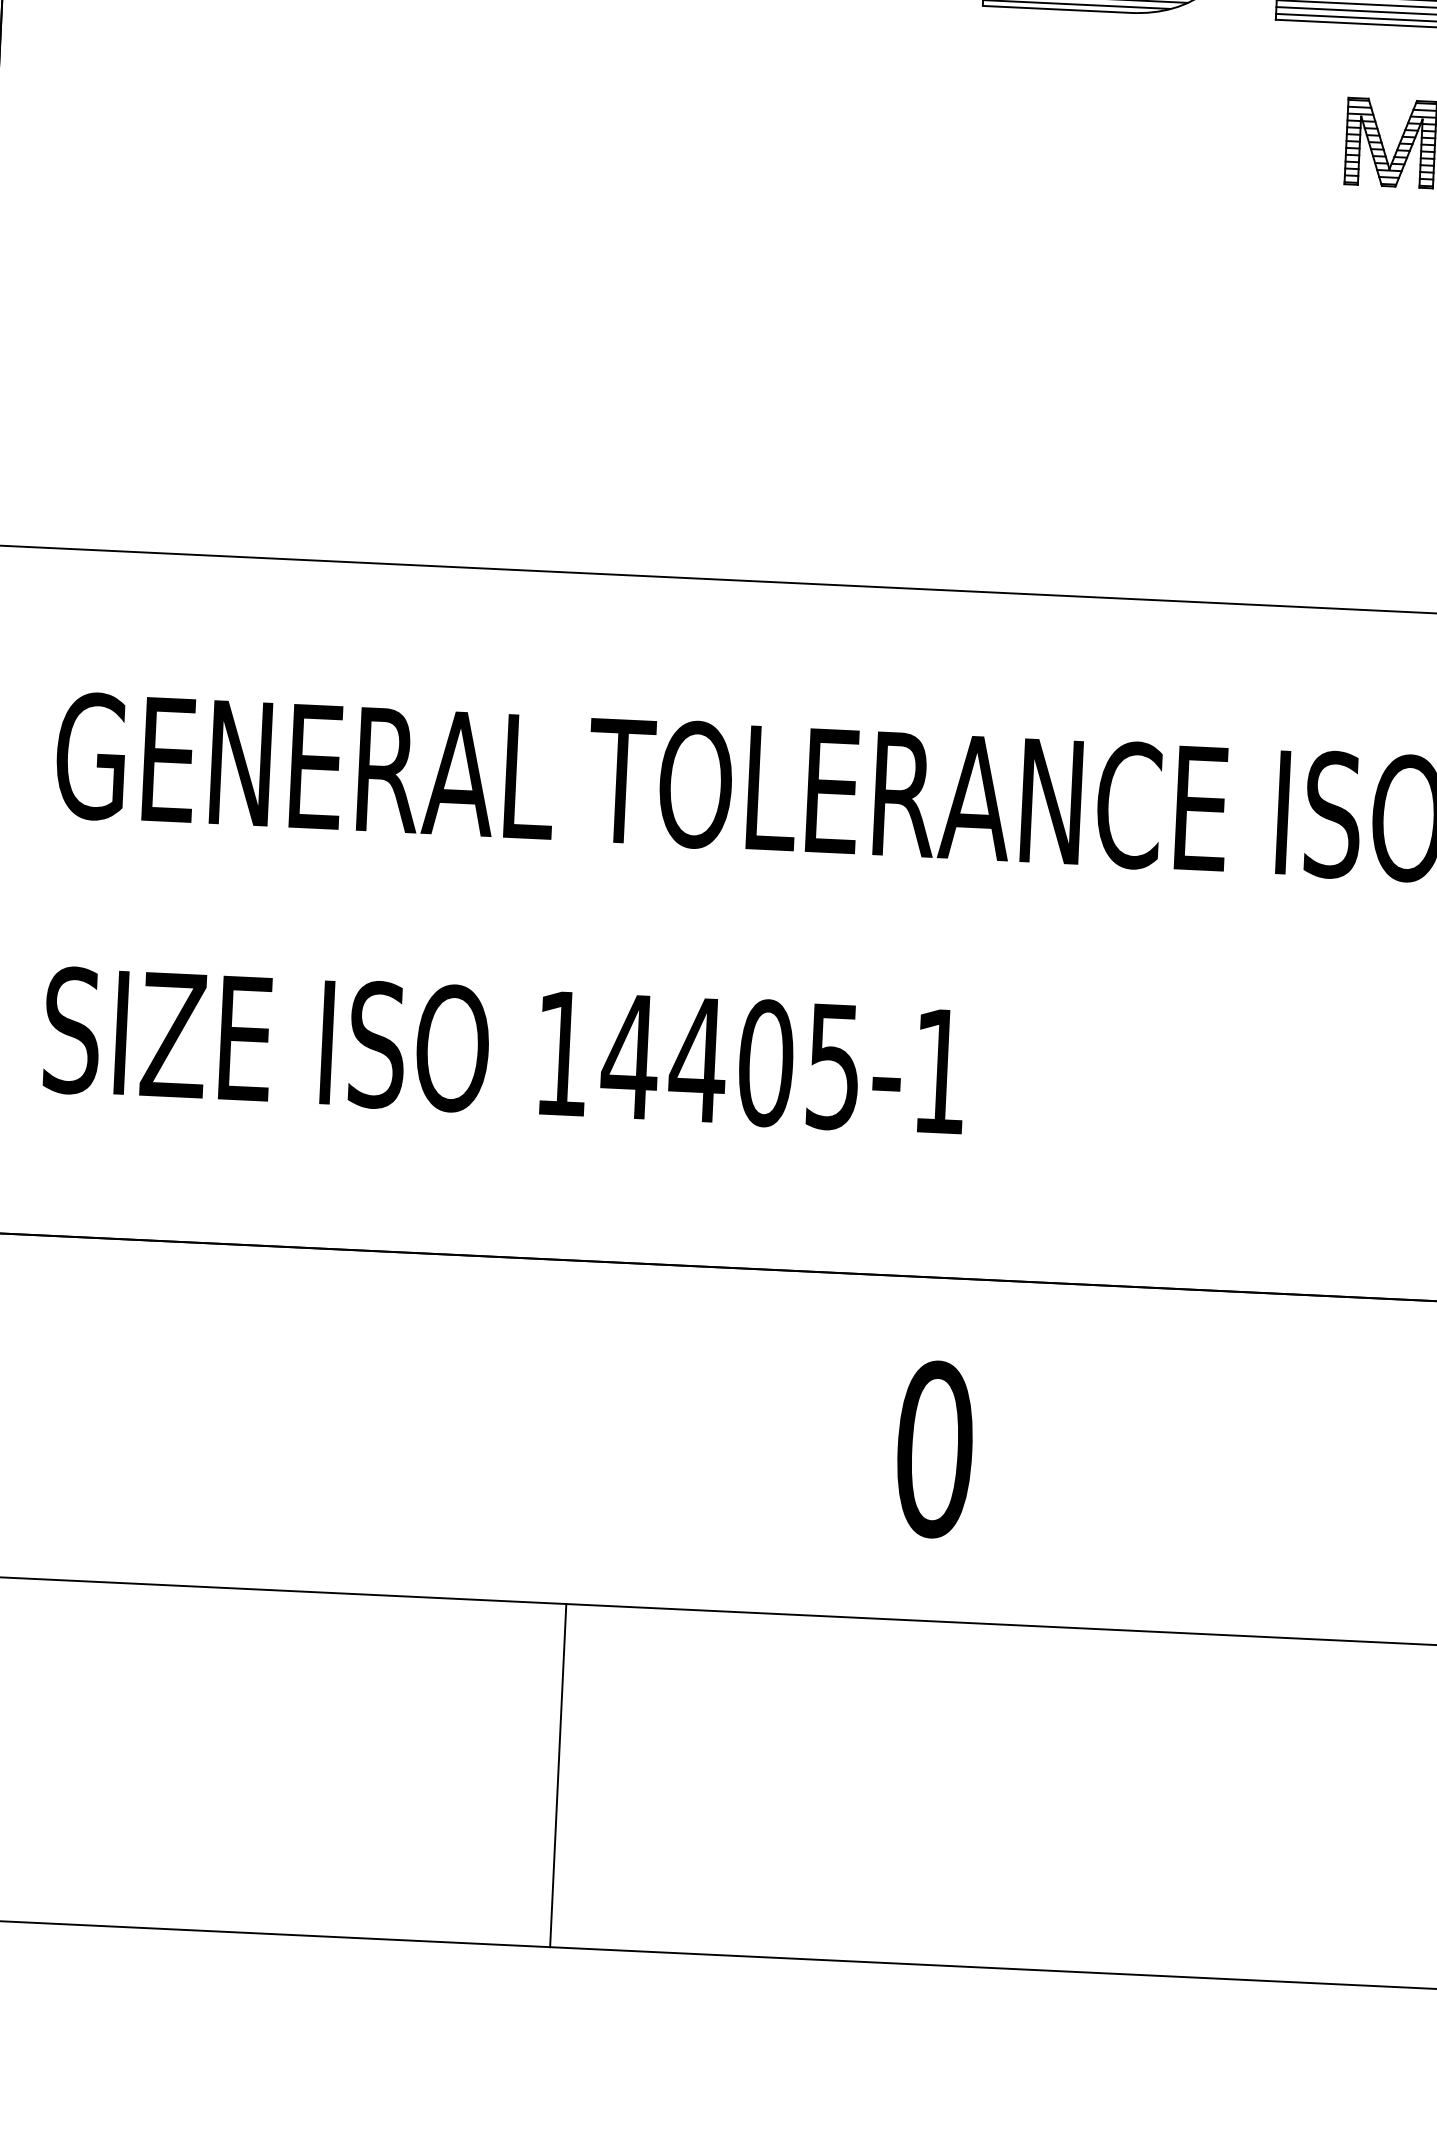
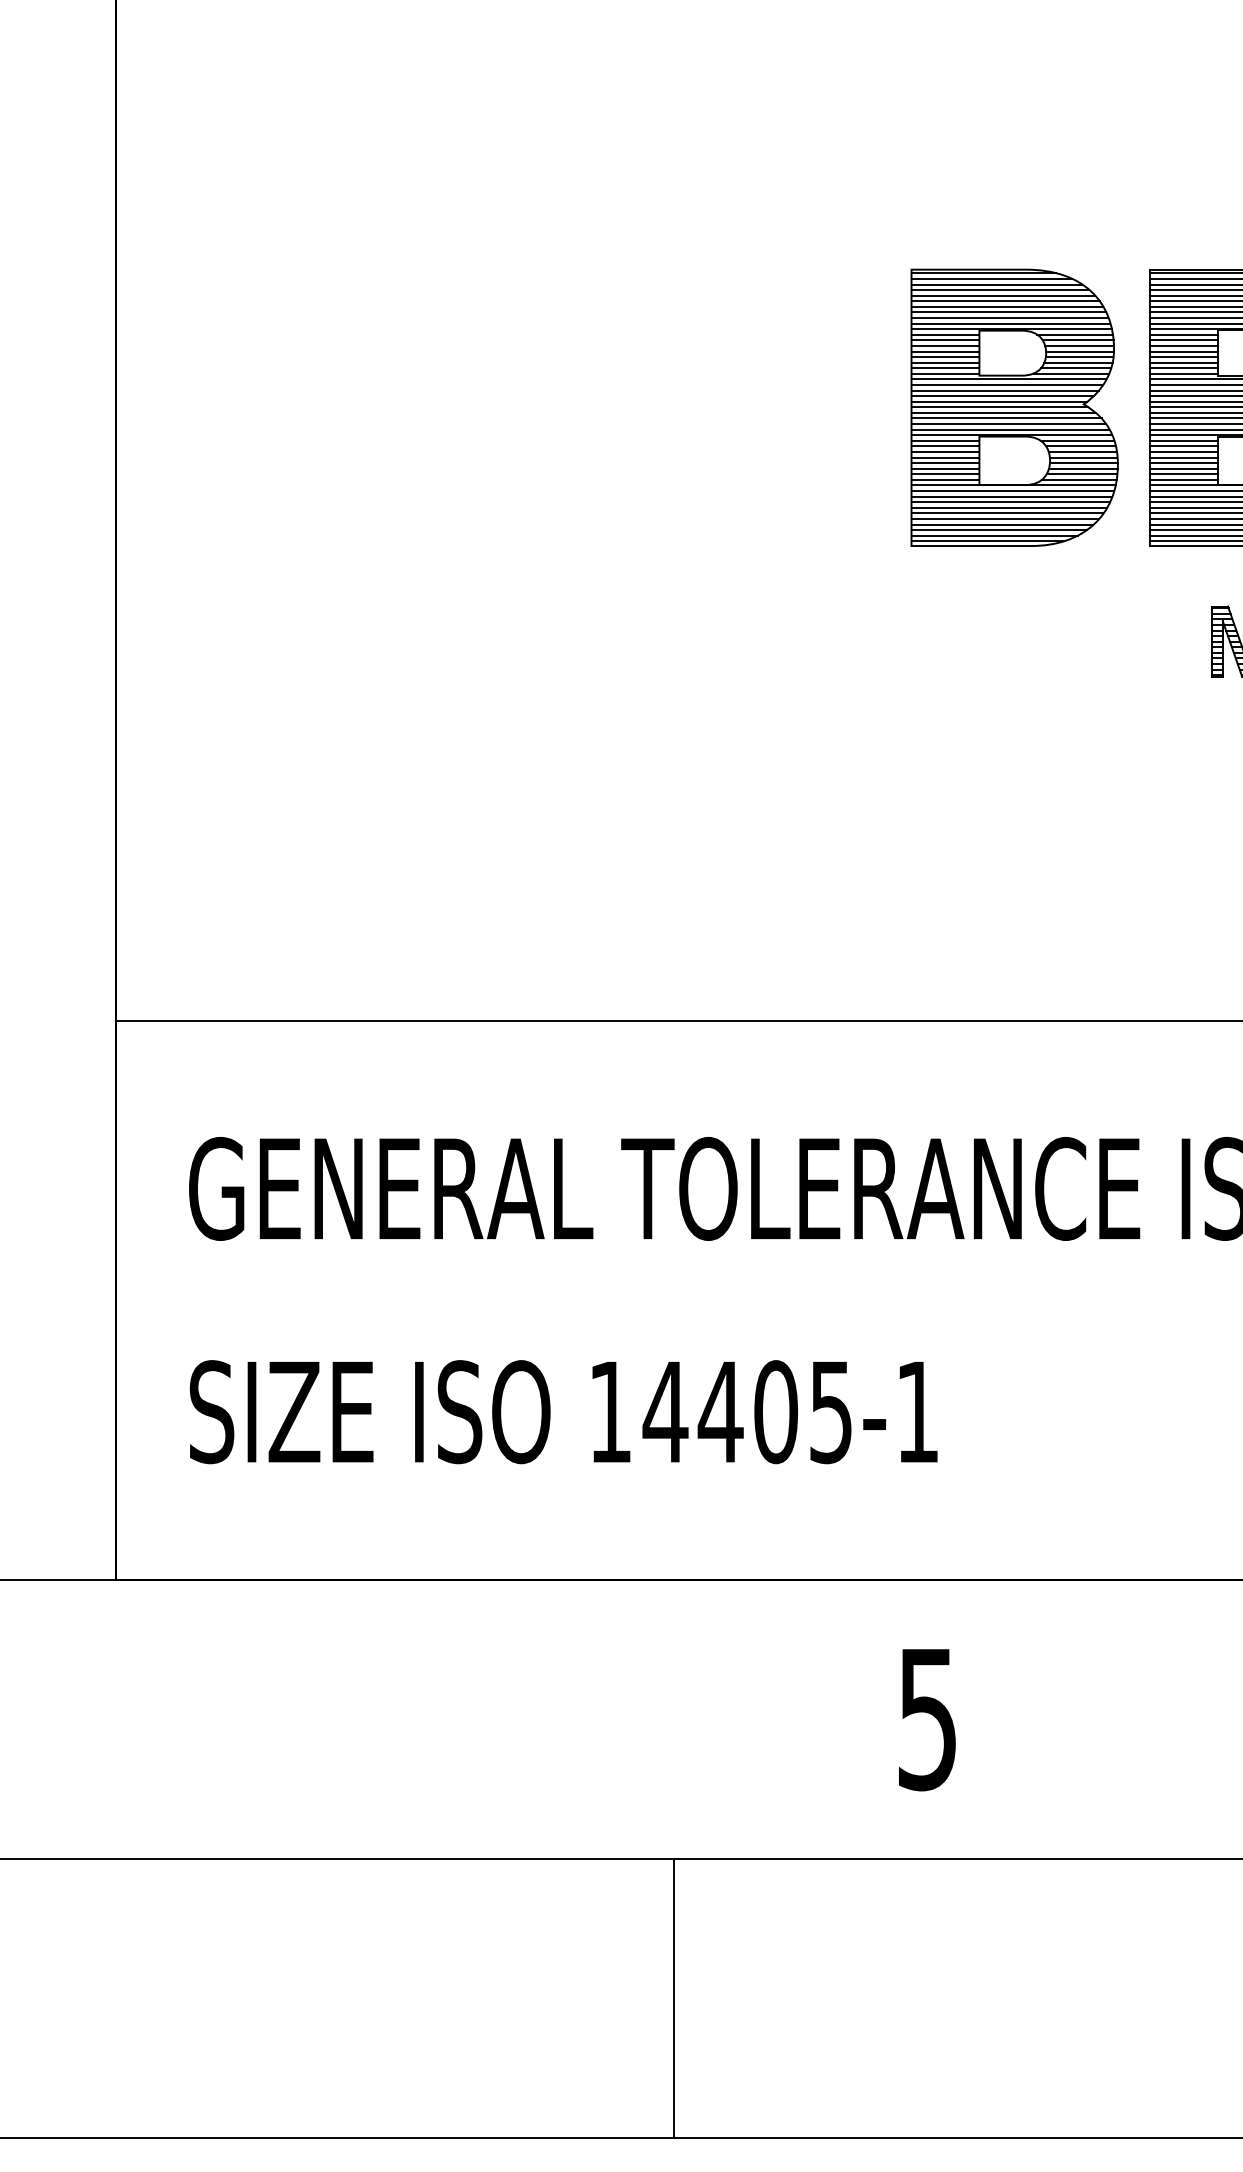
text: (934, 1448) -> (927, 1718), 0 -> 5
line: (557, 1774) -> (673, 1997), moved

